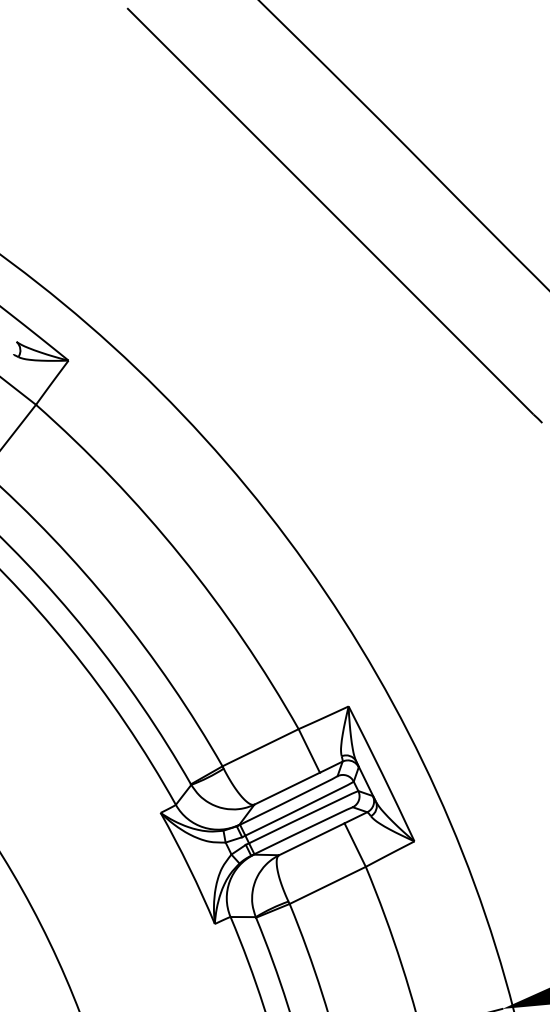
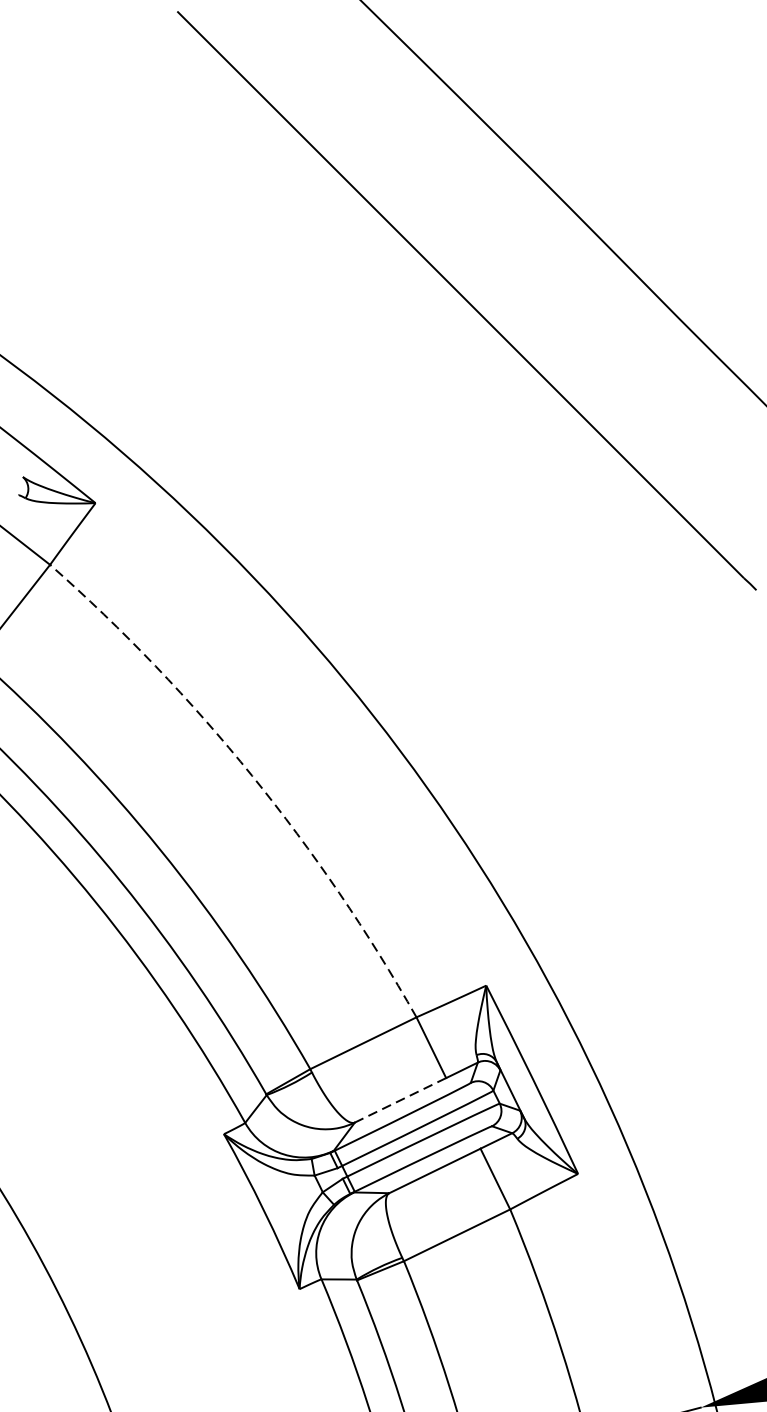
arc: (180, 556) -> (251, 776), solid -> dashed
line: (286, 788) -> (399, 1100), solid -> dashed

